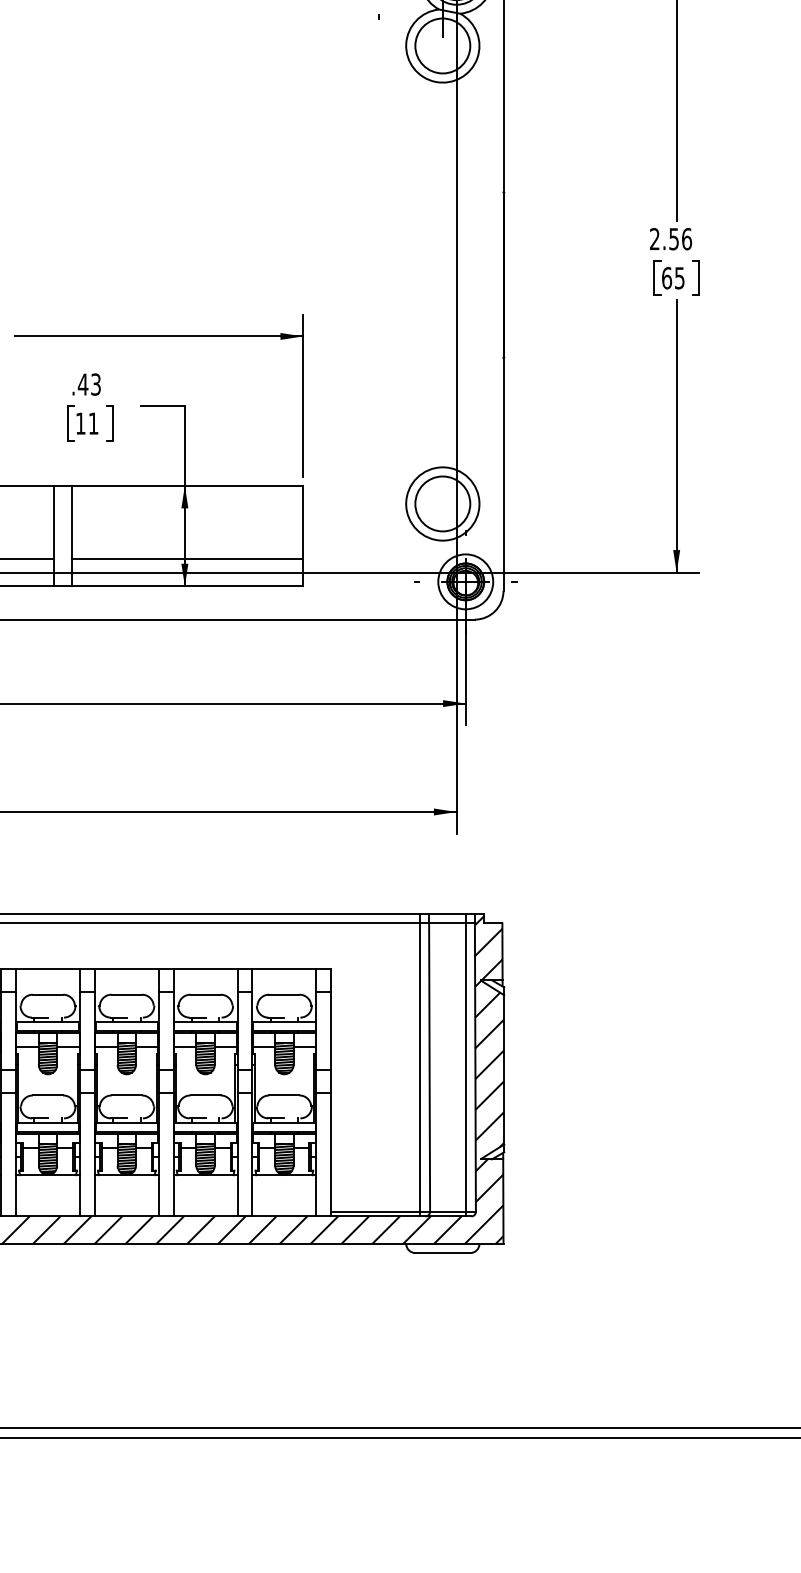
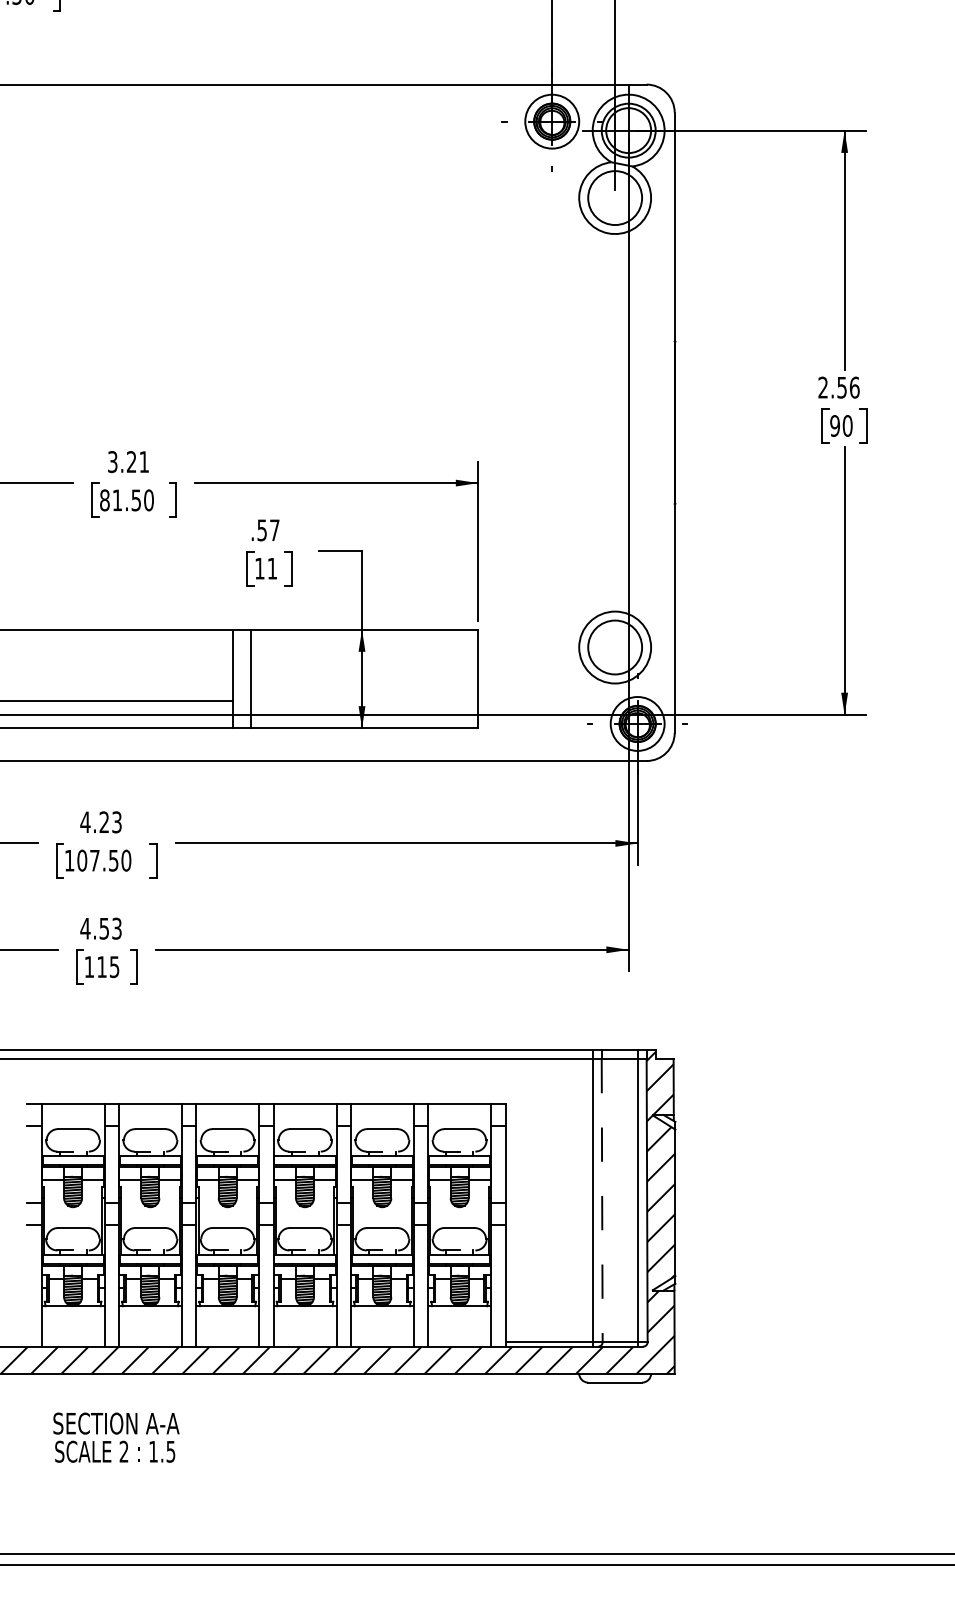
text: (673, 277) -> (841, 425), 65 -> 90
text: (89, 384) -> (268, 530), .43 -> .57
line: (187, 558) -> (364, 701), removed
line: (429, 1067) -> (602, 1200), solid -> dashed

